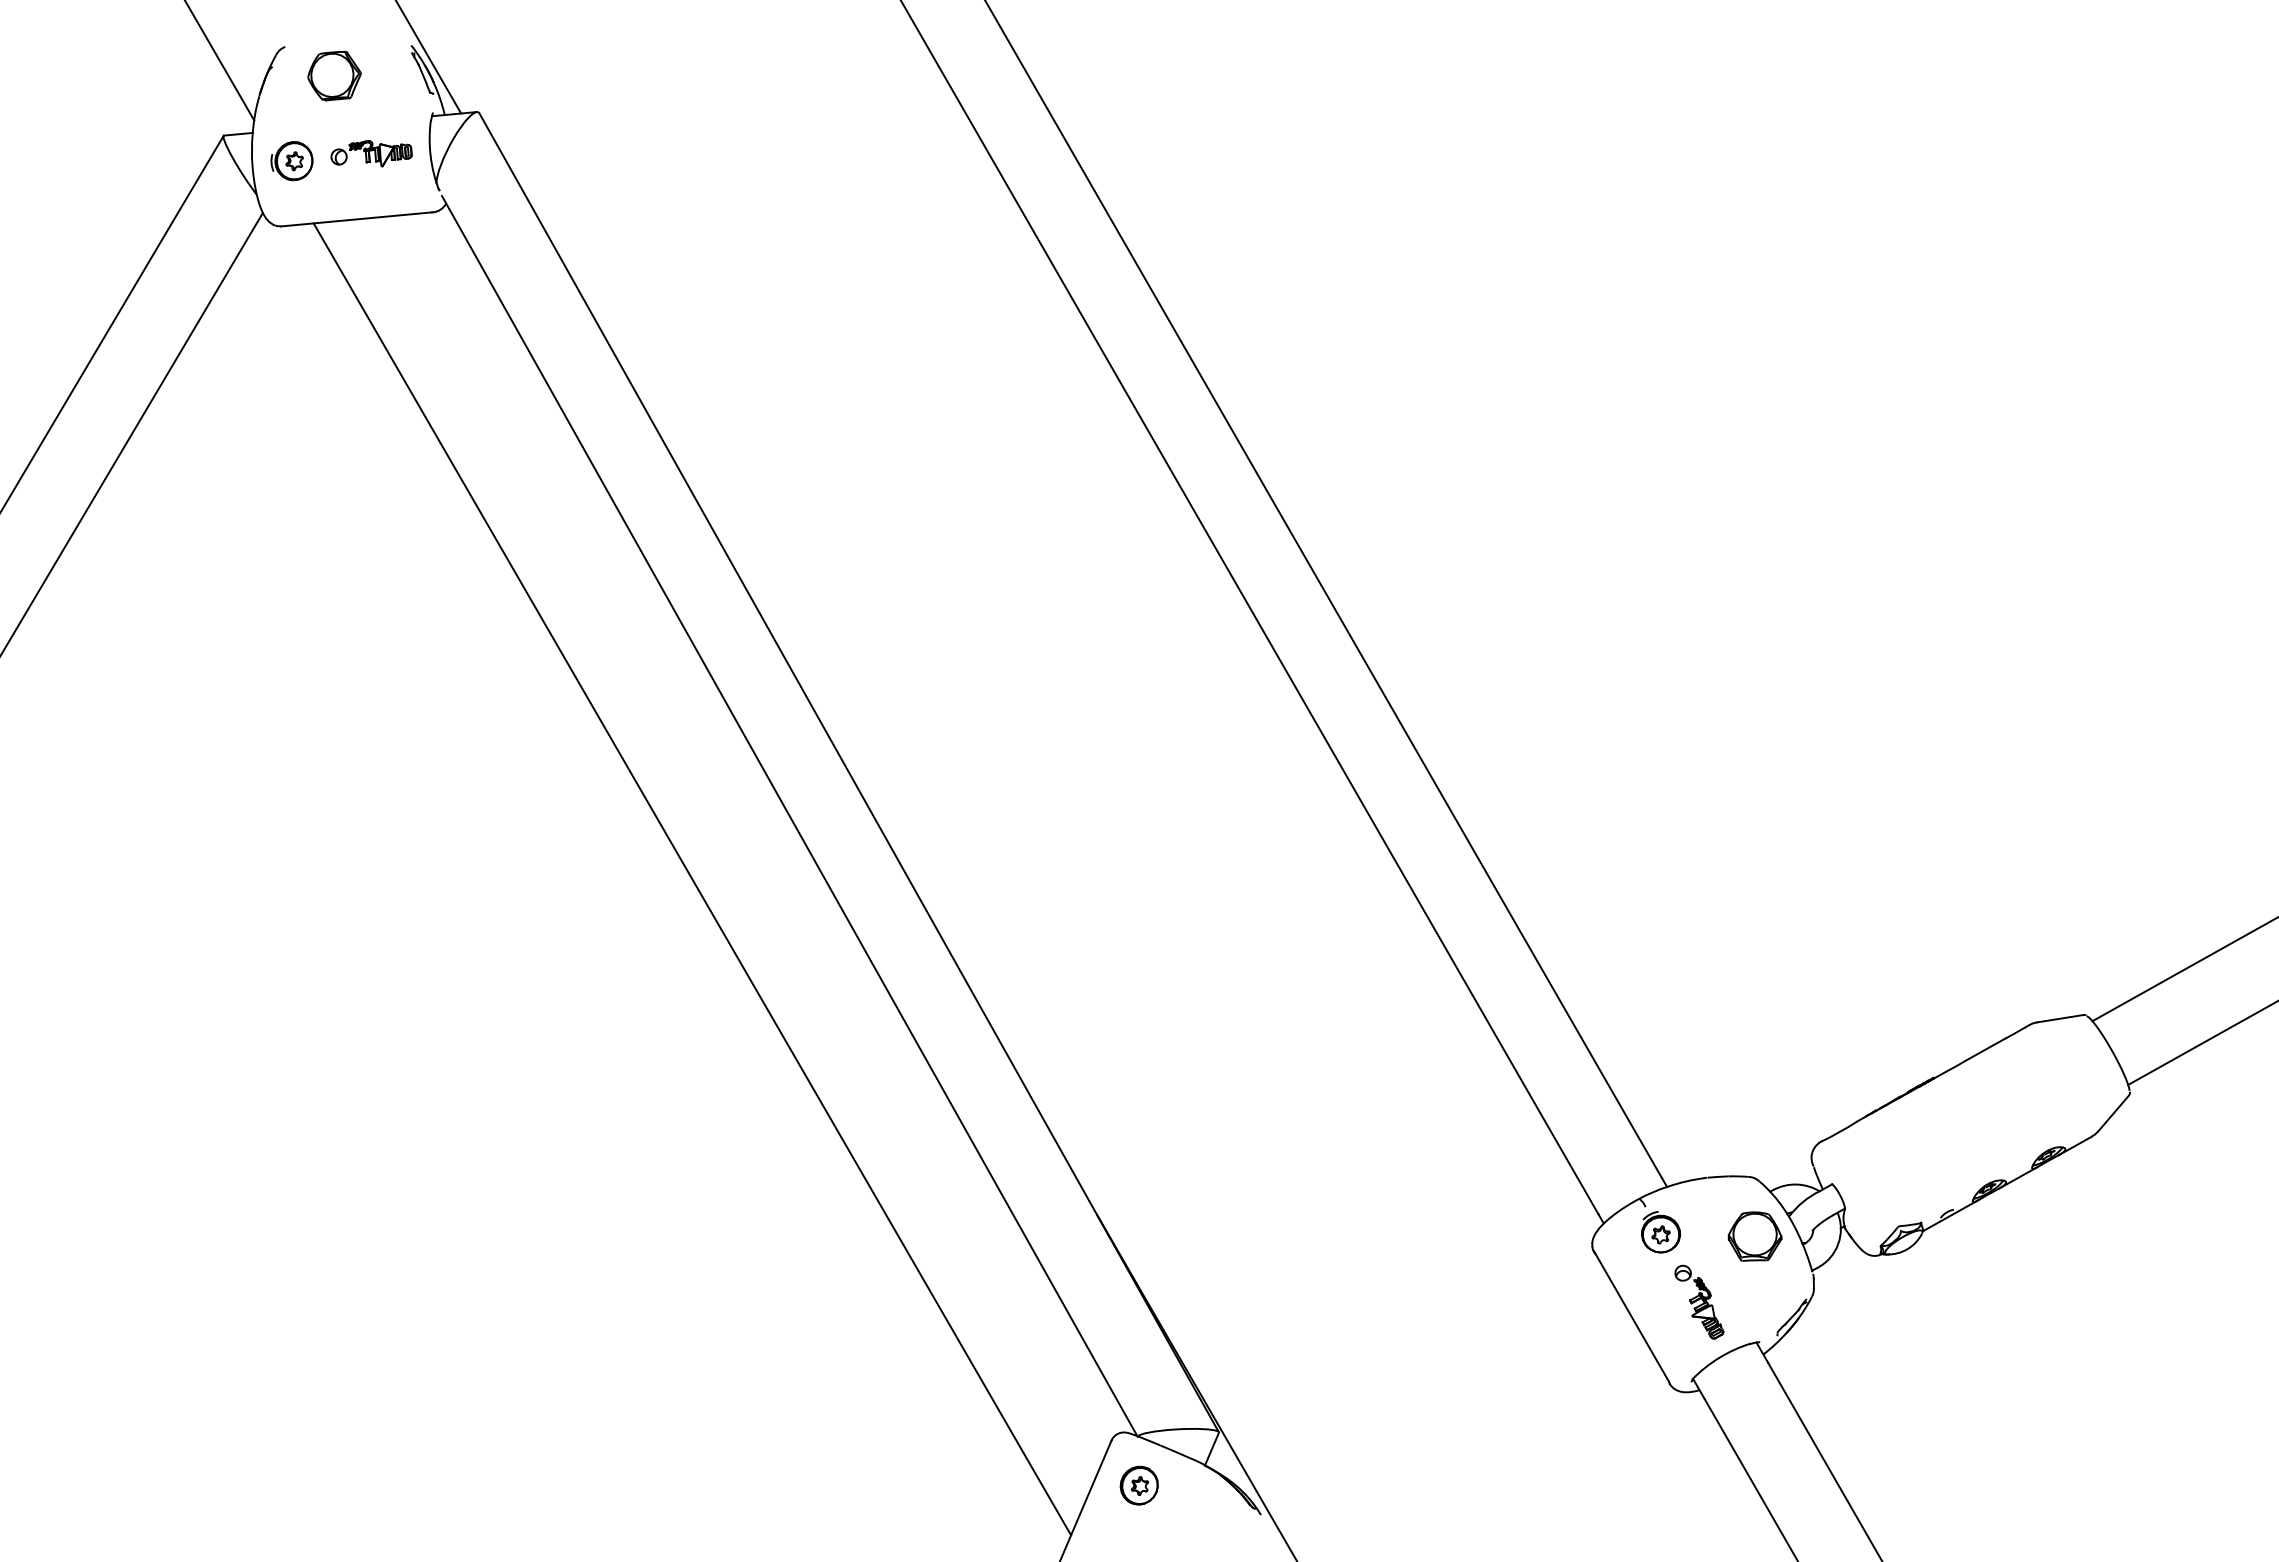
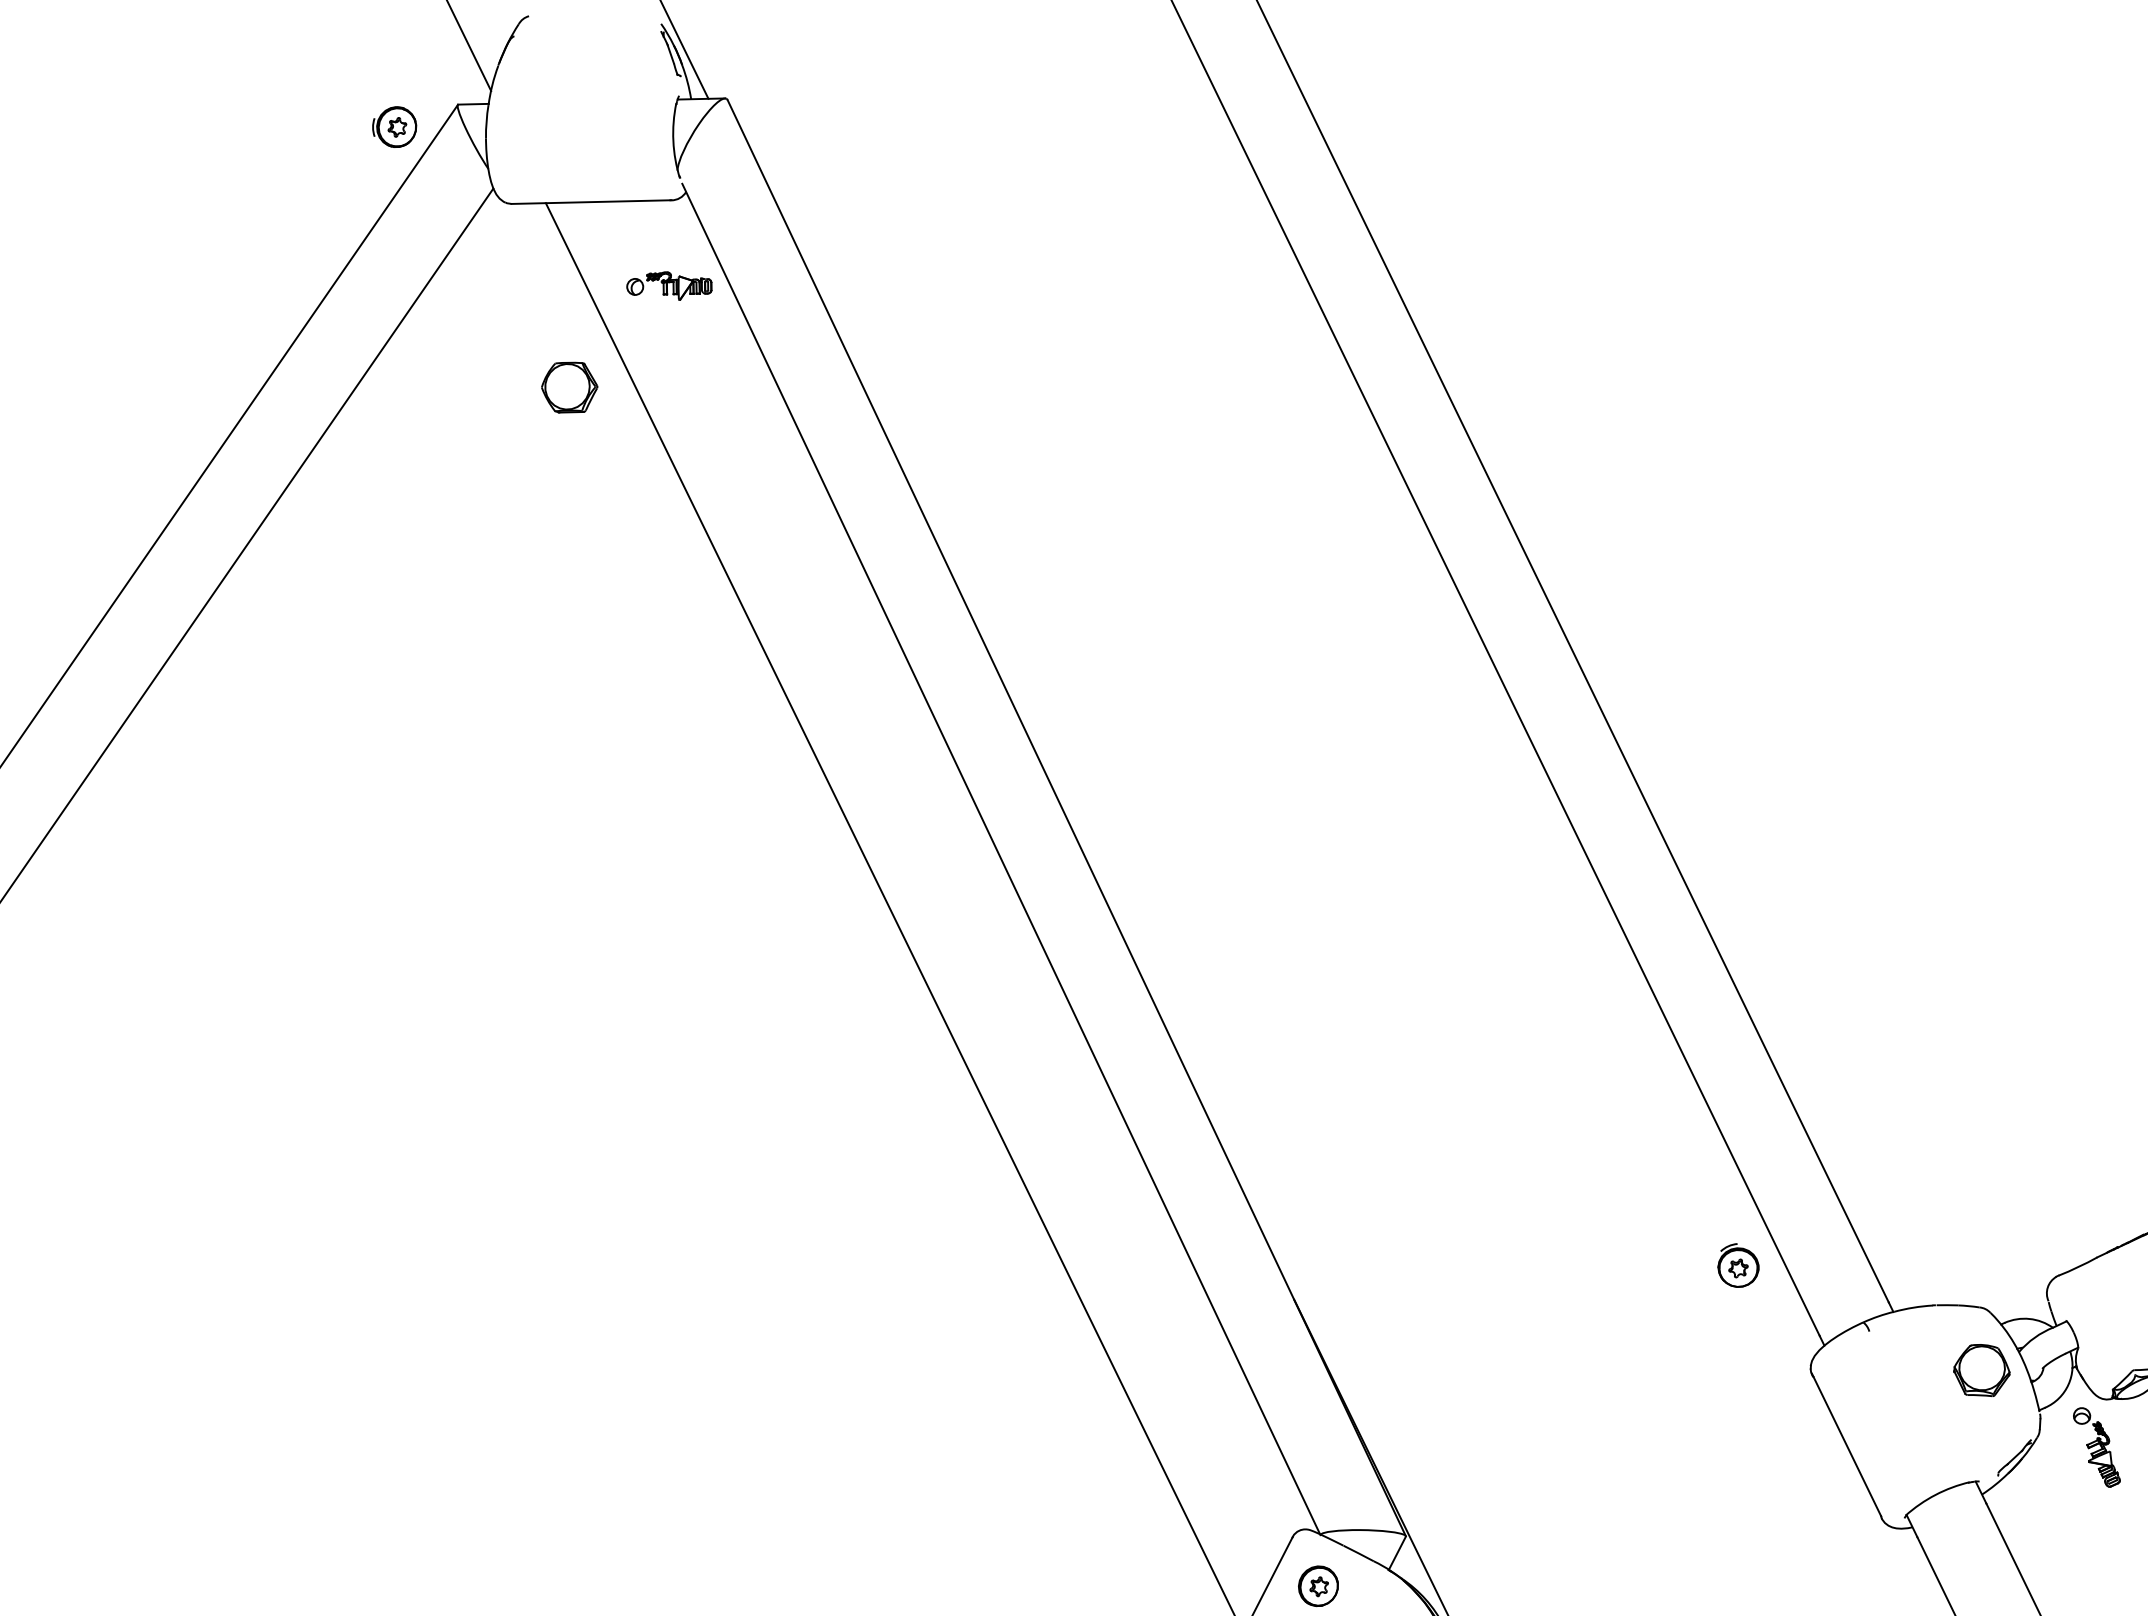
part: (334, 75) -> (569, 387), moved
part: (371, 153) -> (669, 285), moved
part: (291, 161) -> (394, 127), moved
part: (1661, 1232) -> (1739, 1265), moved
part: (1699, 1301) -> (2097, 1446), moved

